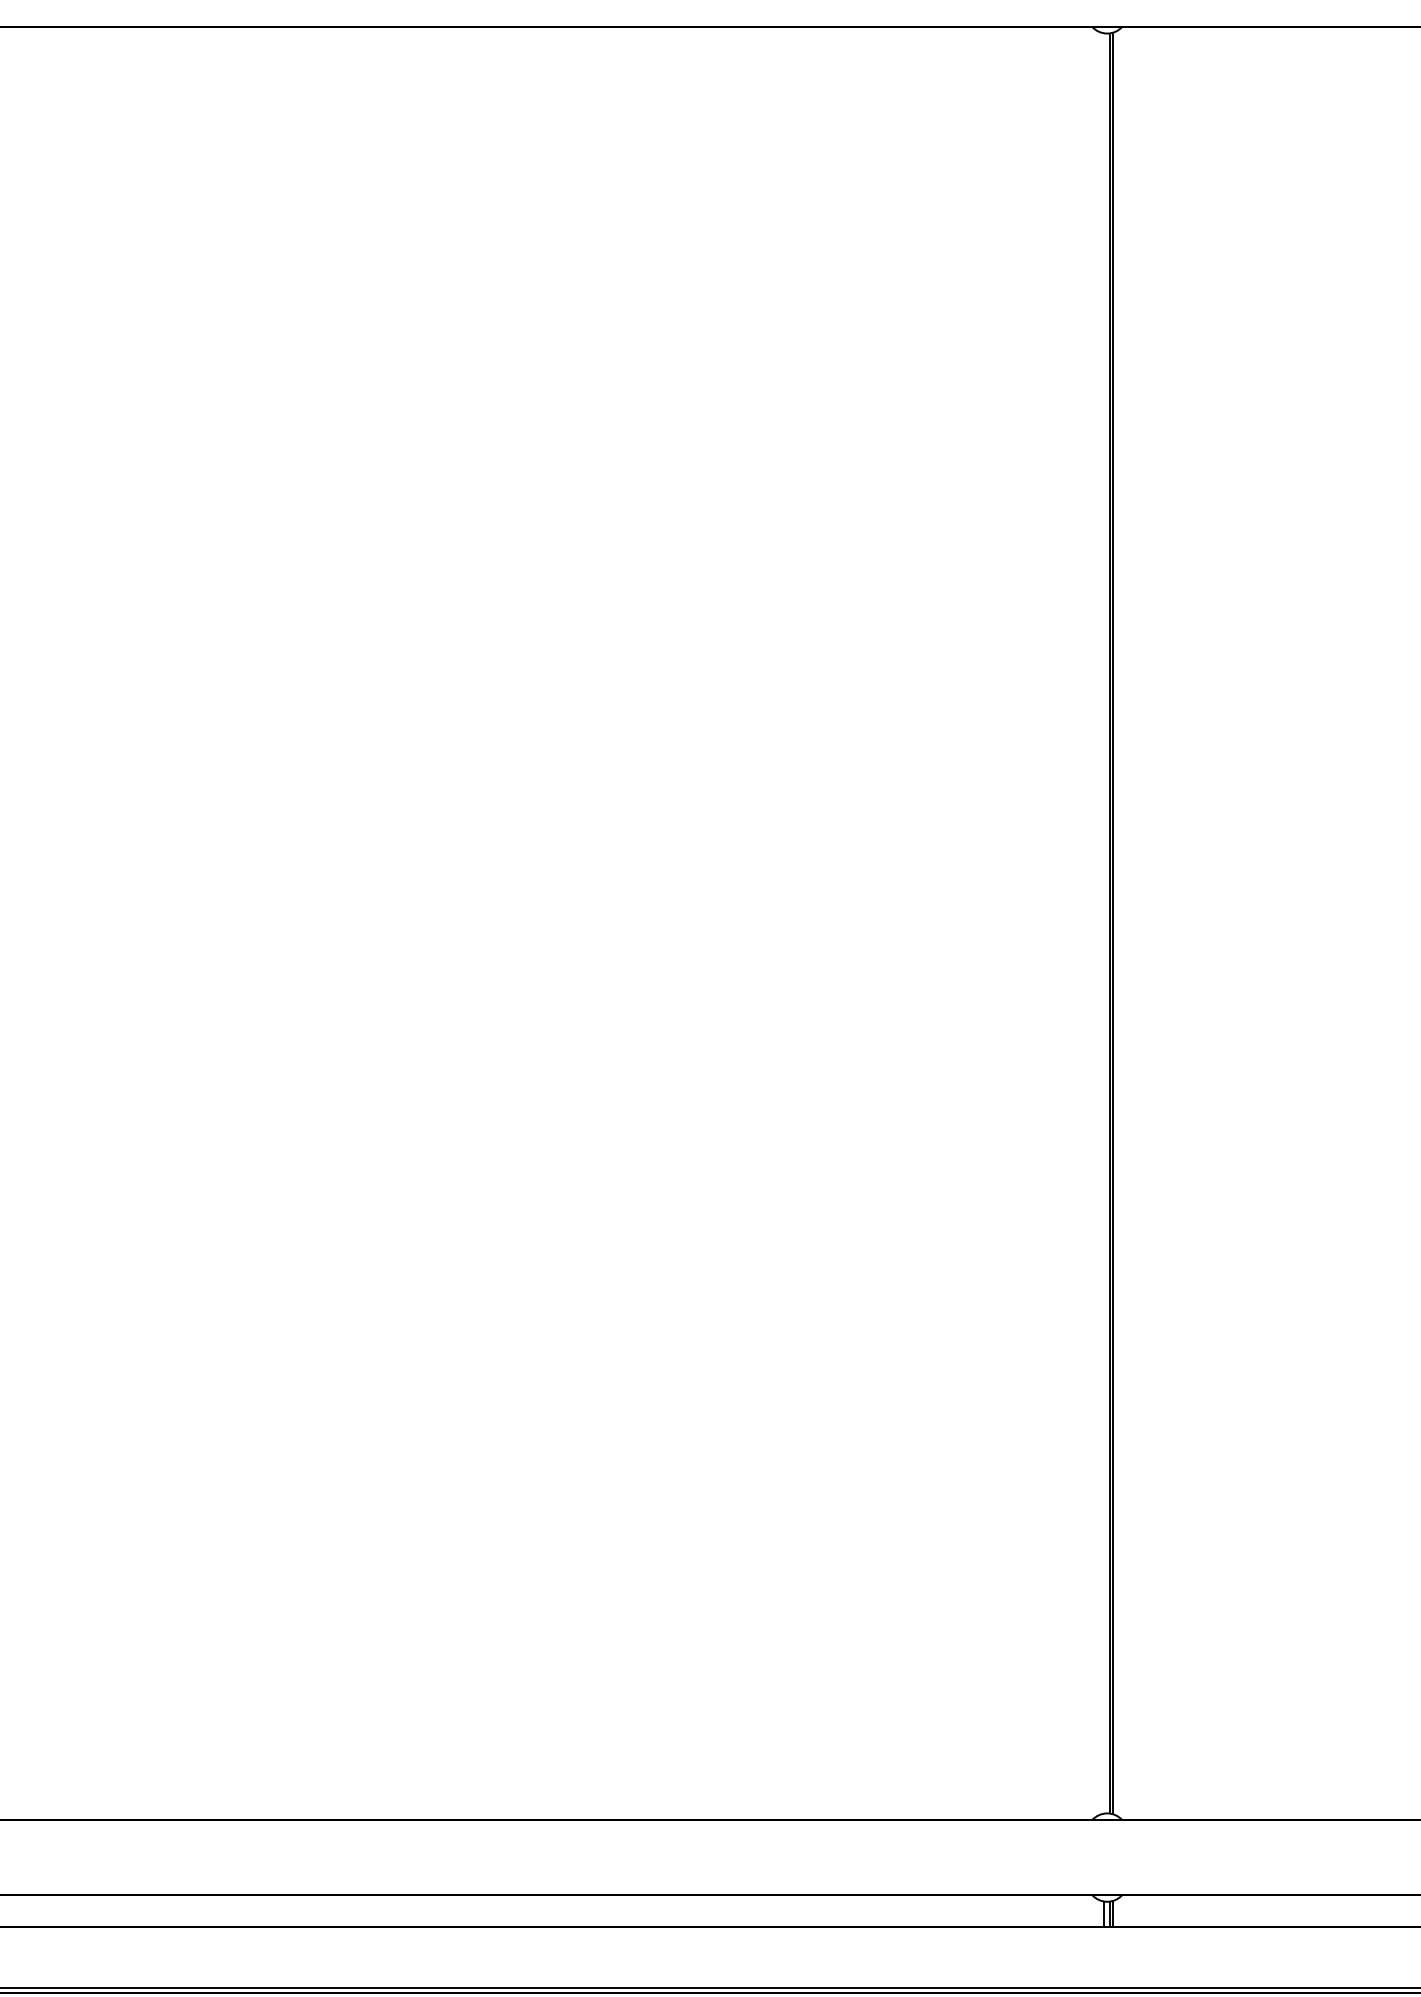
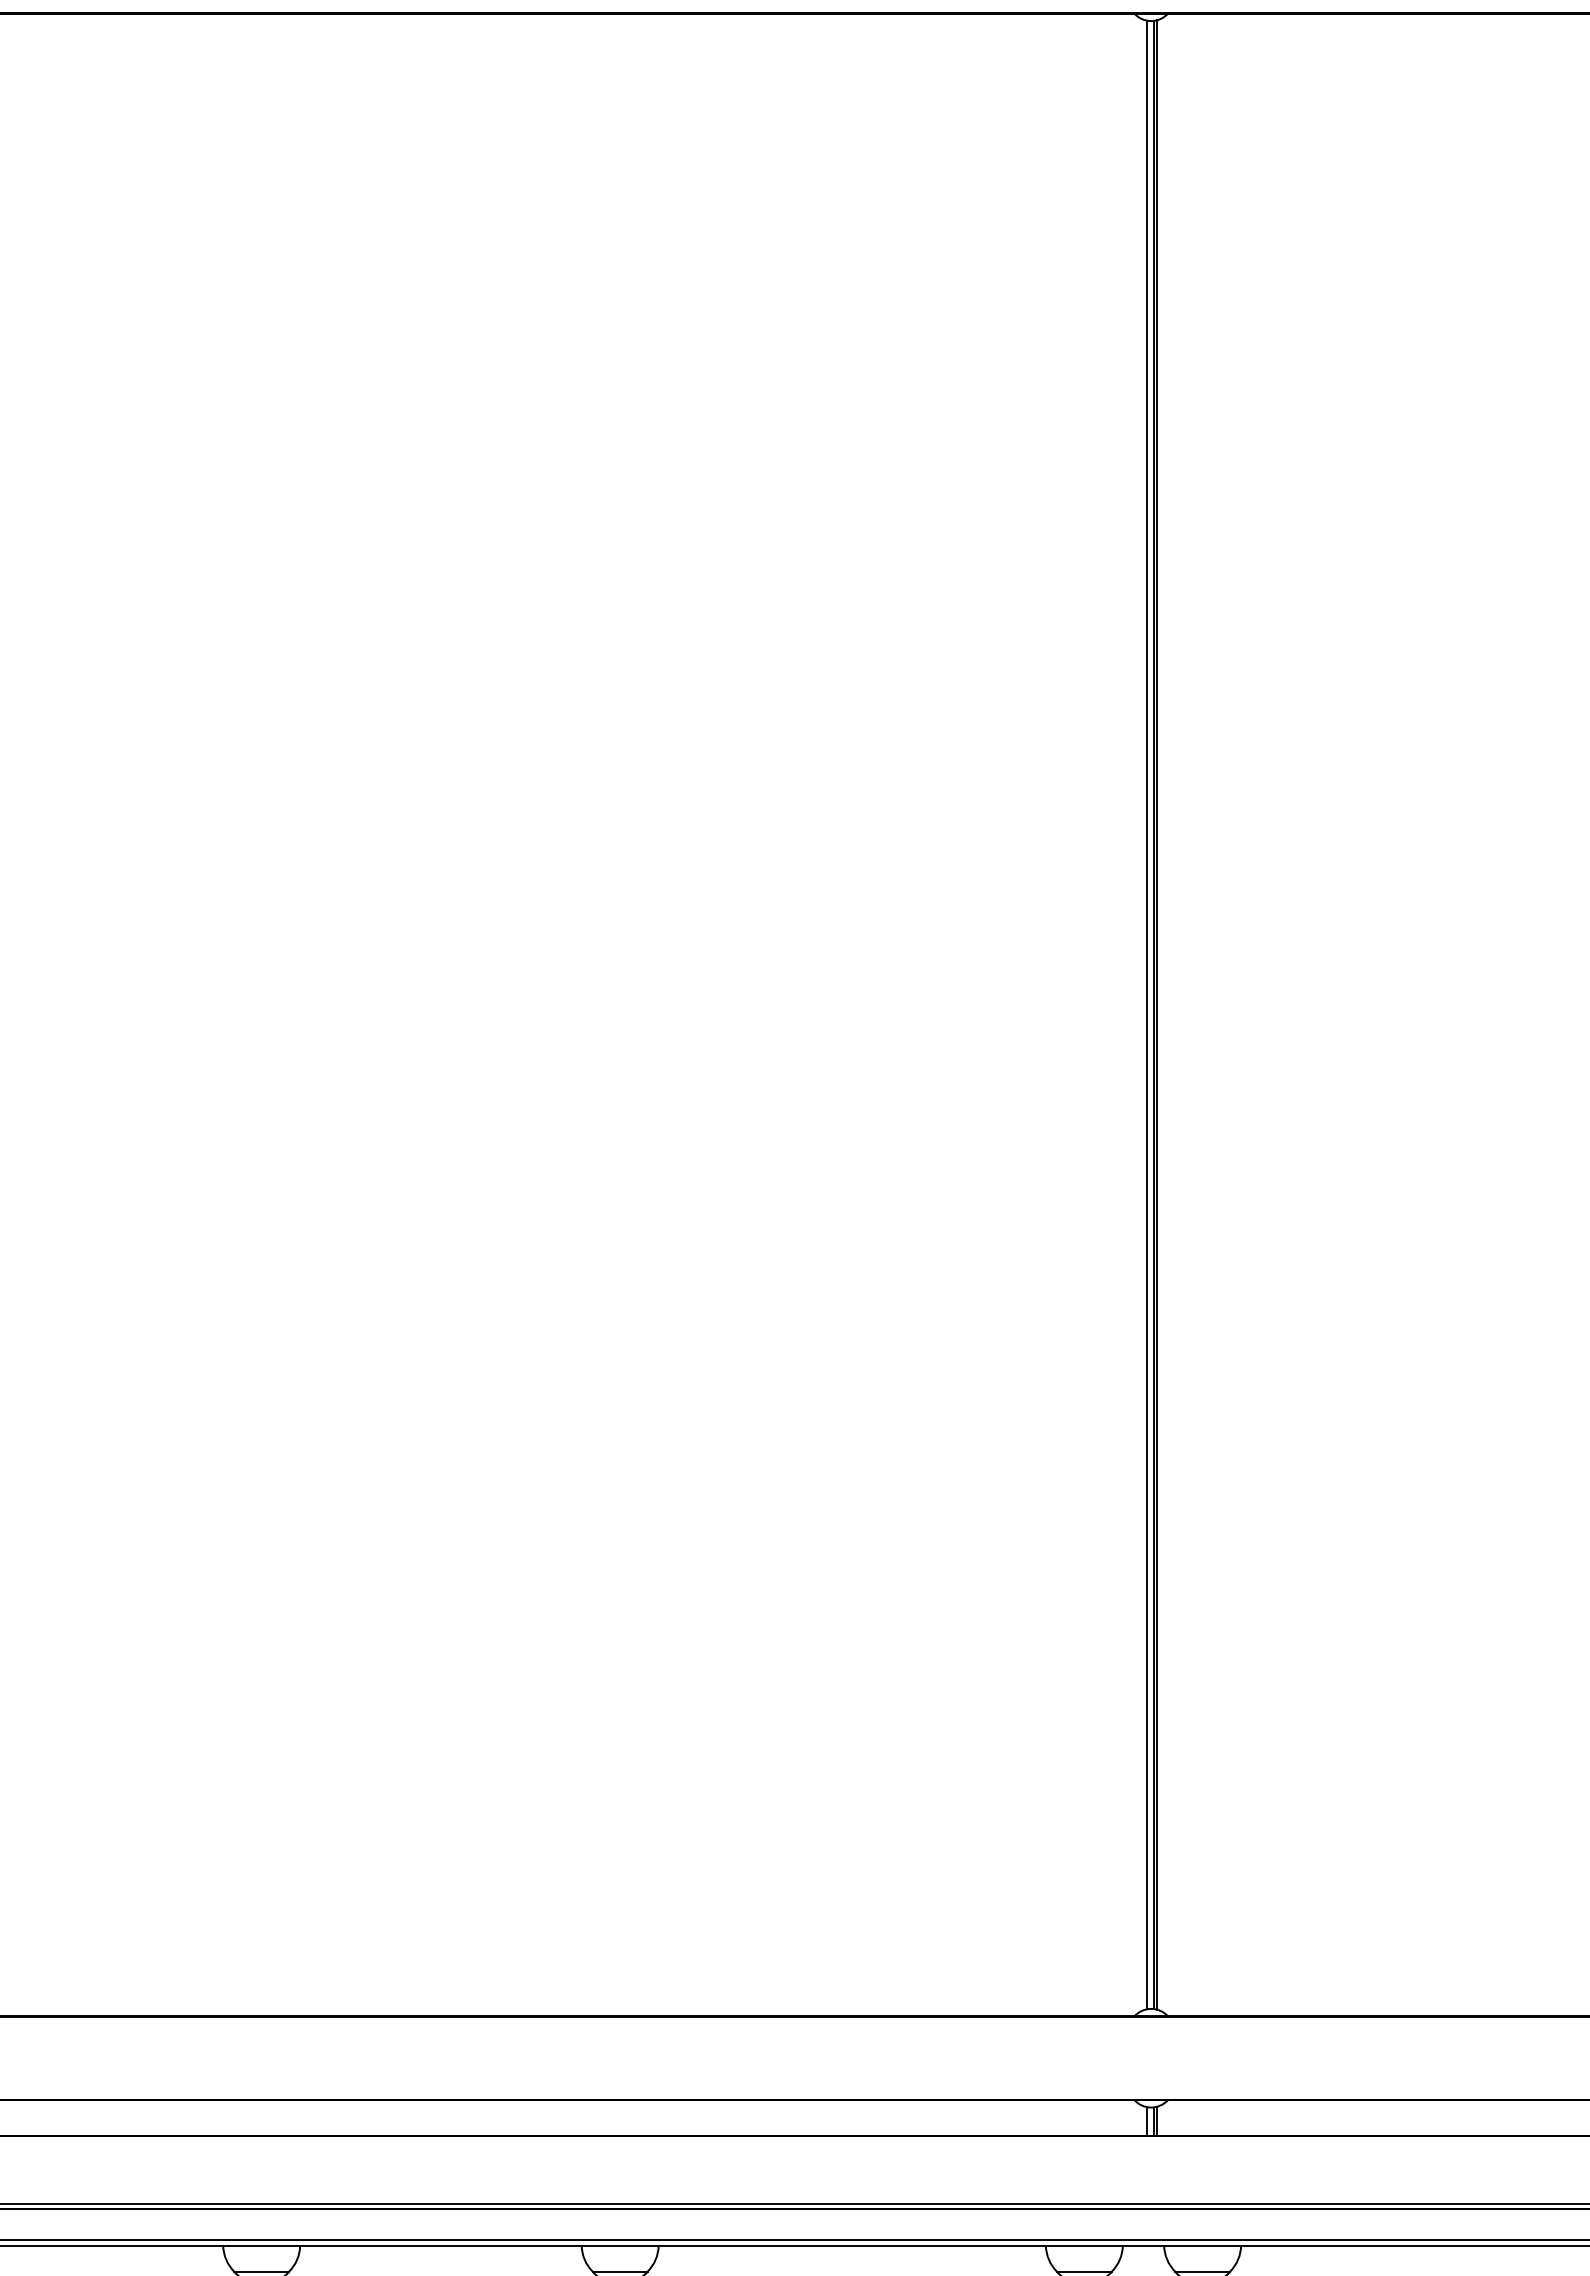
line: (1103, 923) -> (1147, 1014), added

